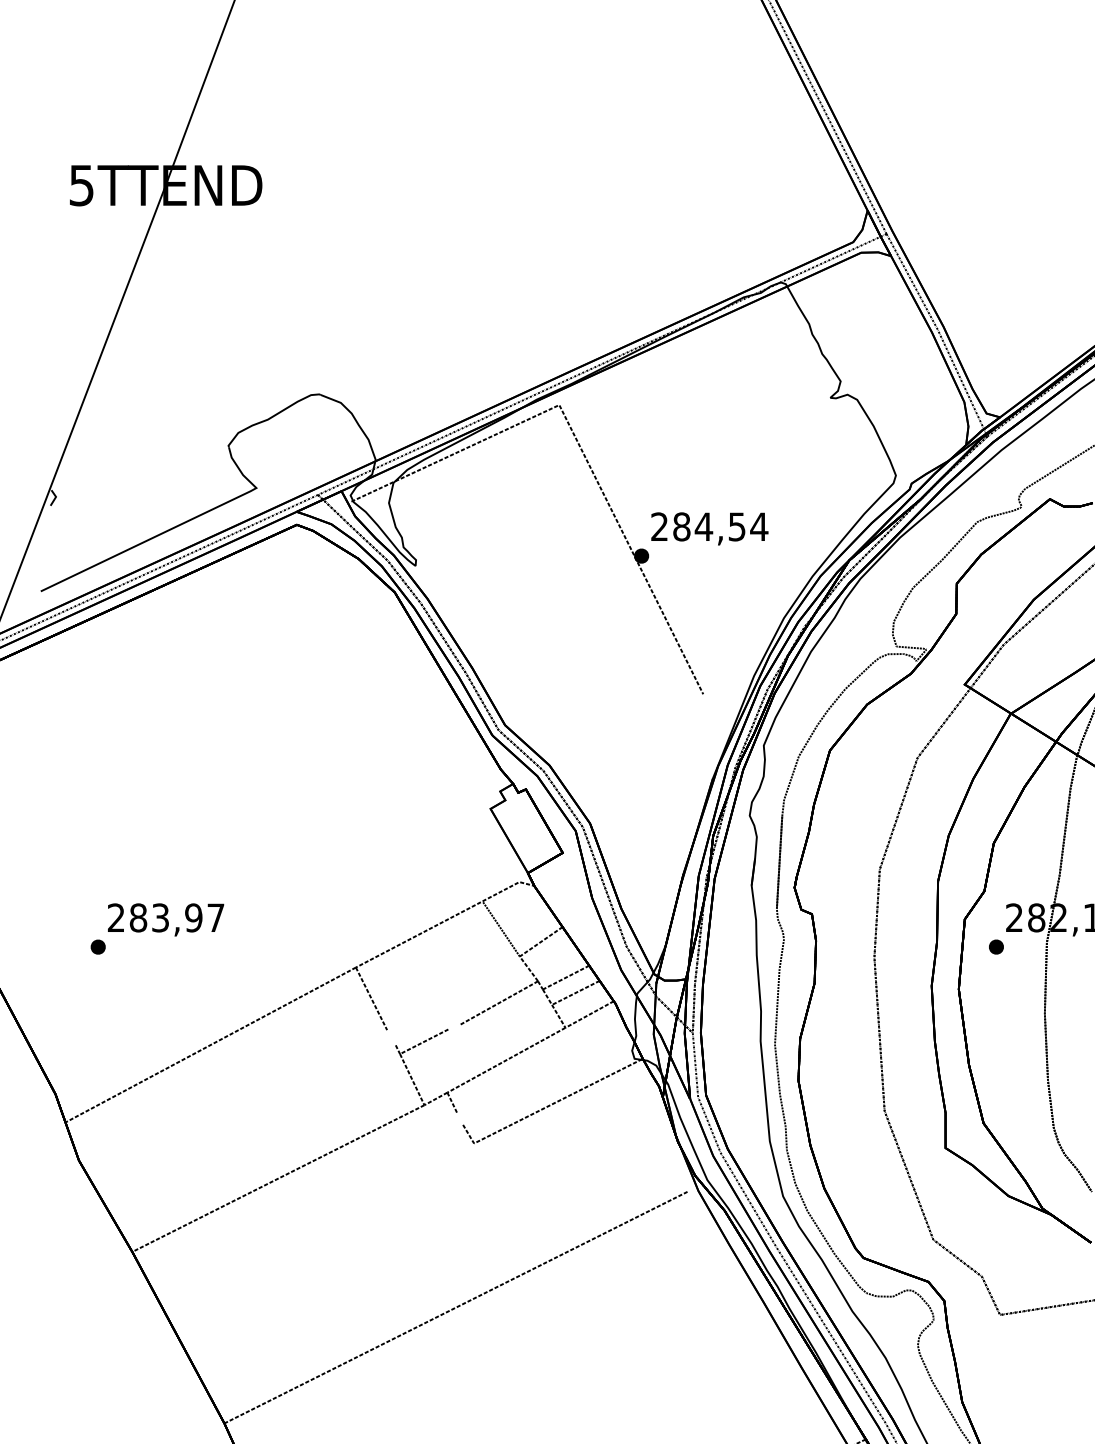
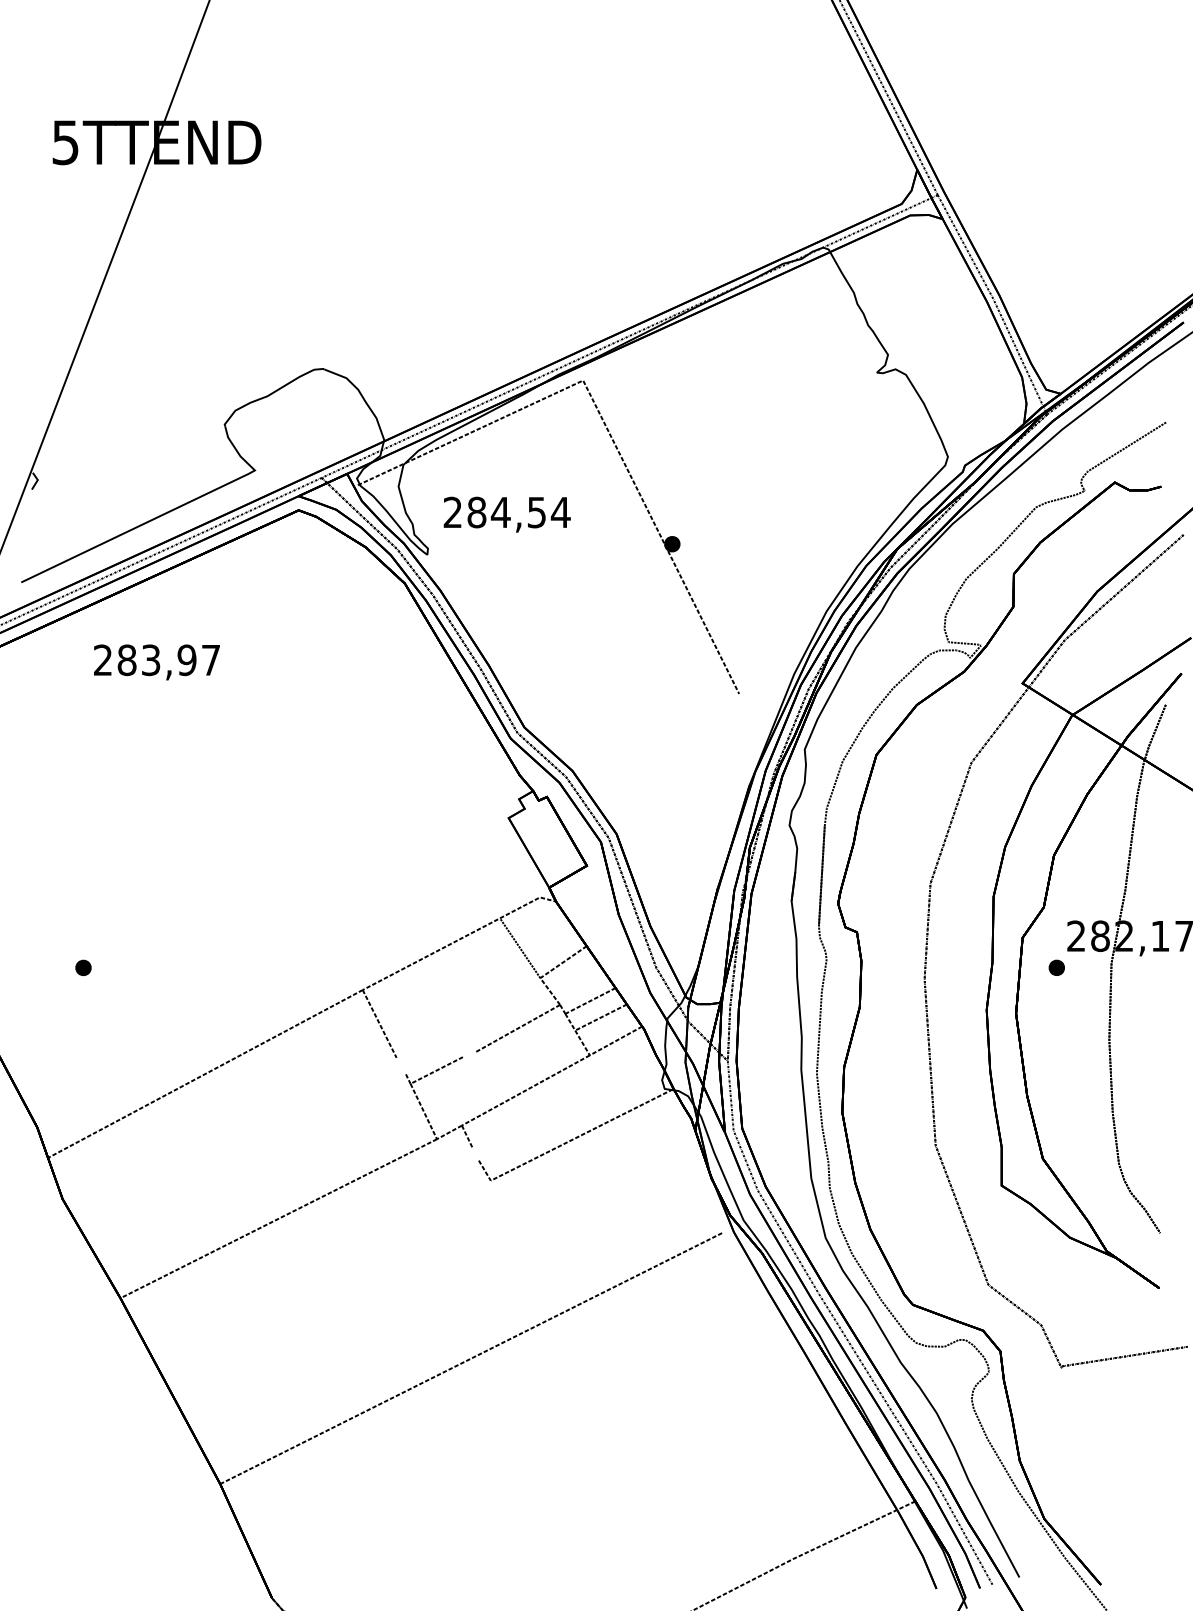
text: (709, 528) -> (506, 514), moved
text: (165, 919) -> (156, 662), moved

